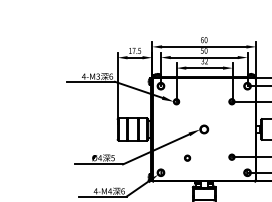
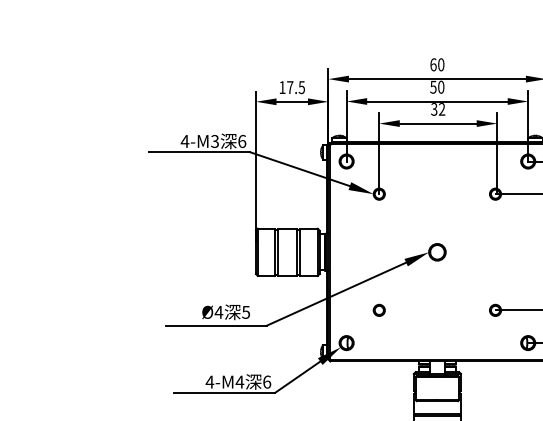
part: (187, 157) -> (379, 308), moved

